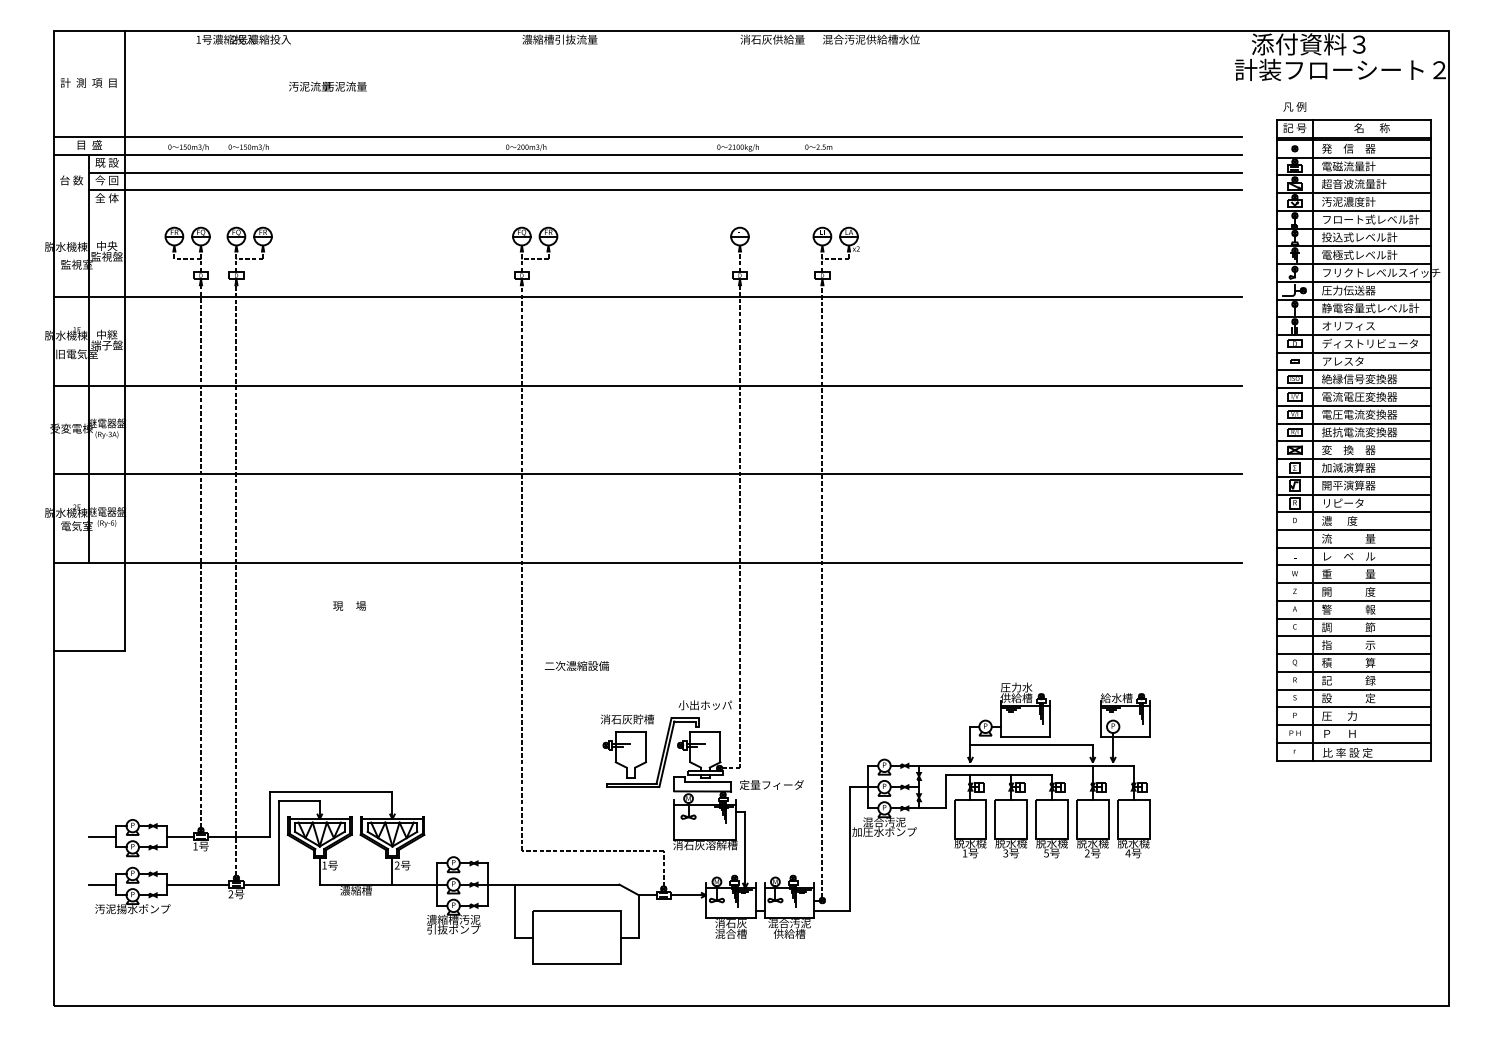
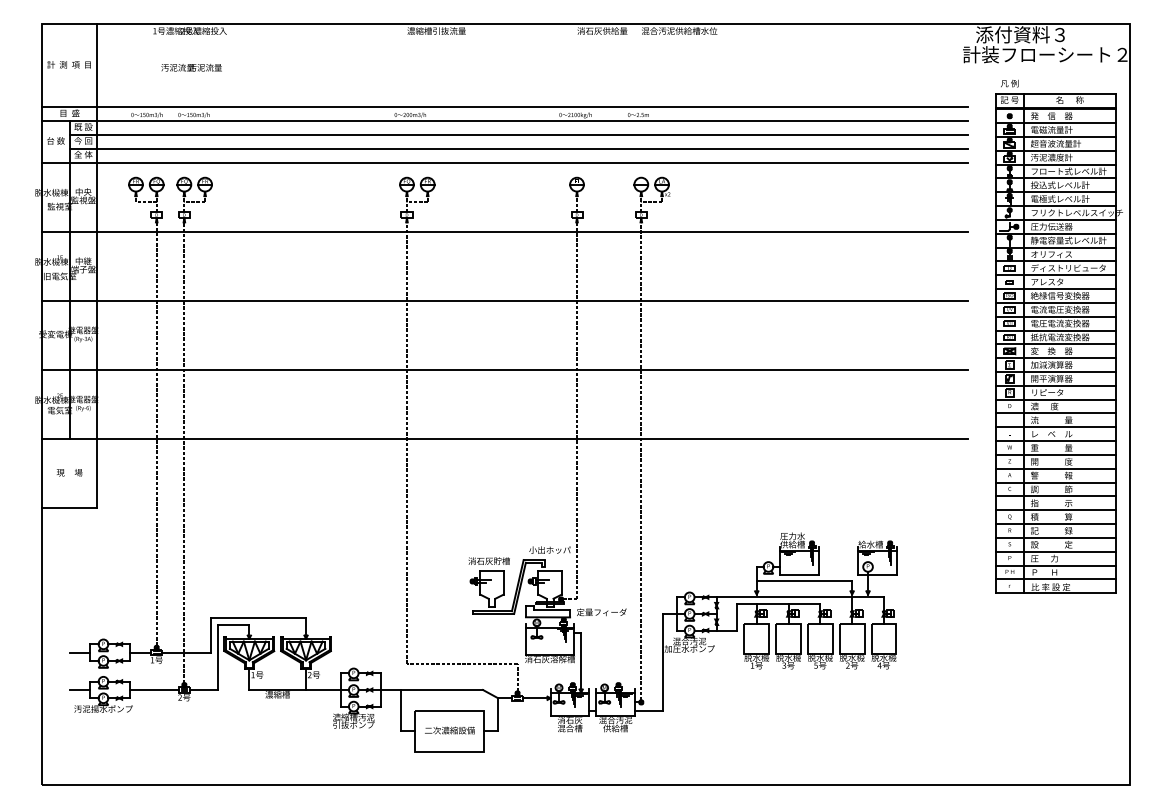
text: (327, 86) -> (191, 67), moved
line: (646, 208) -> (504, 162), added
text: (349, 605) -> (69, 472), moved
text: (576, 665) -> (449, 730), moved

